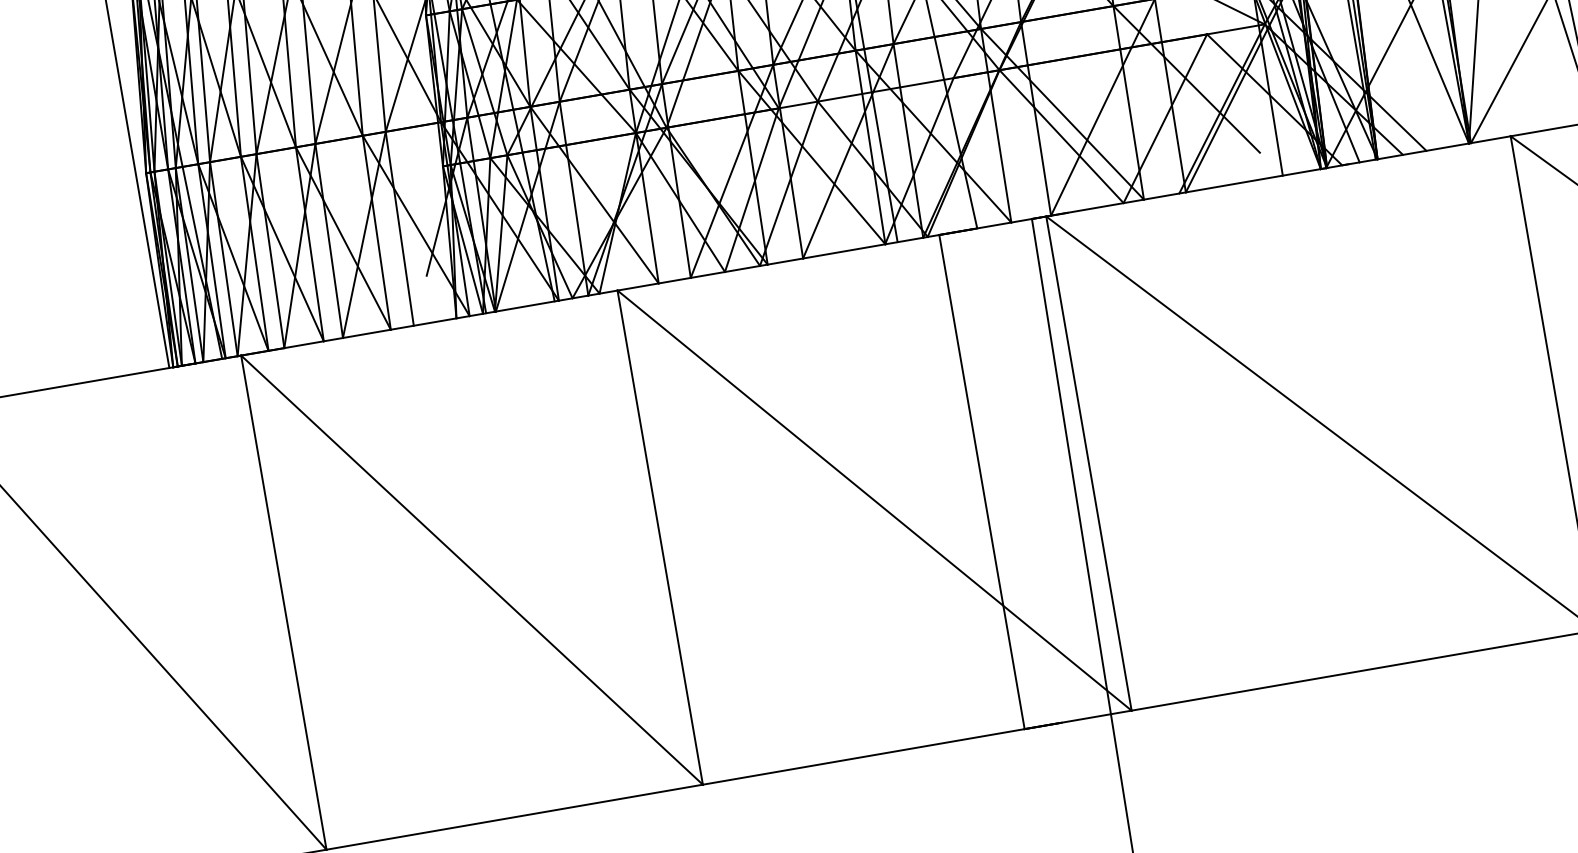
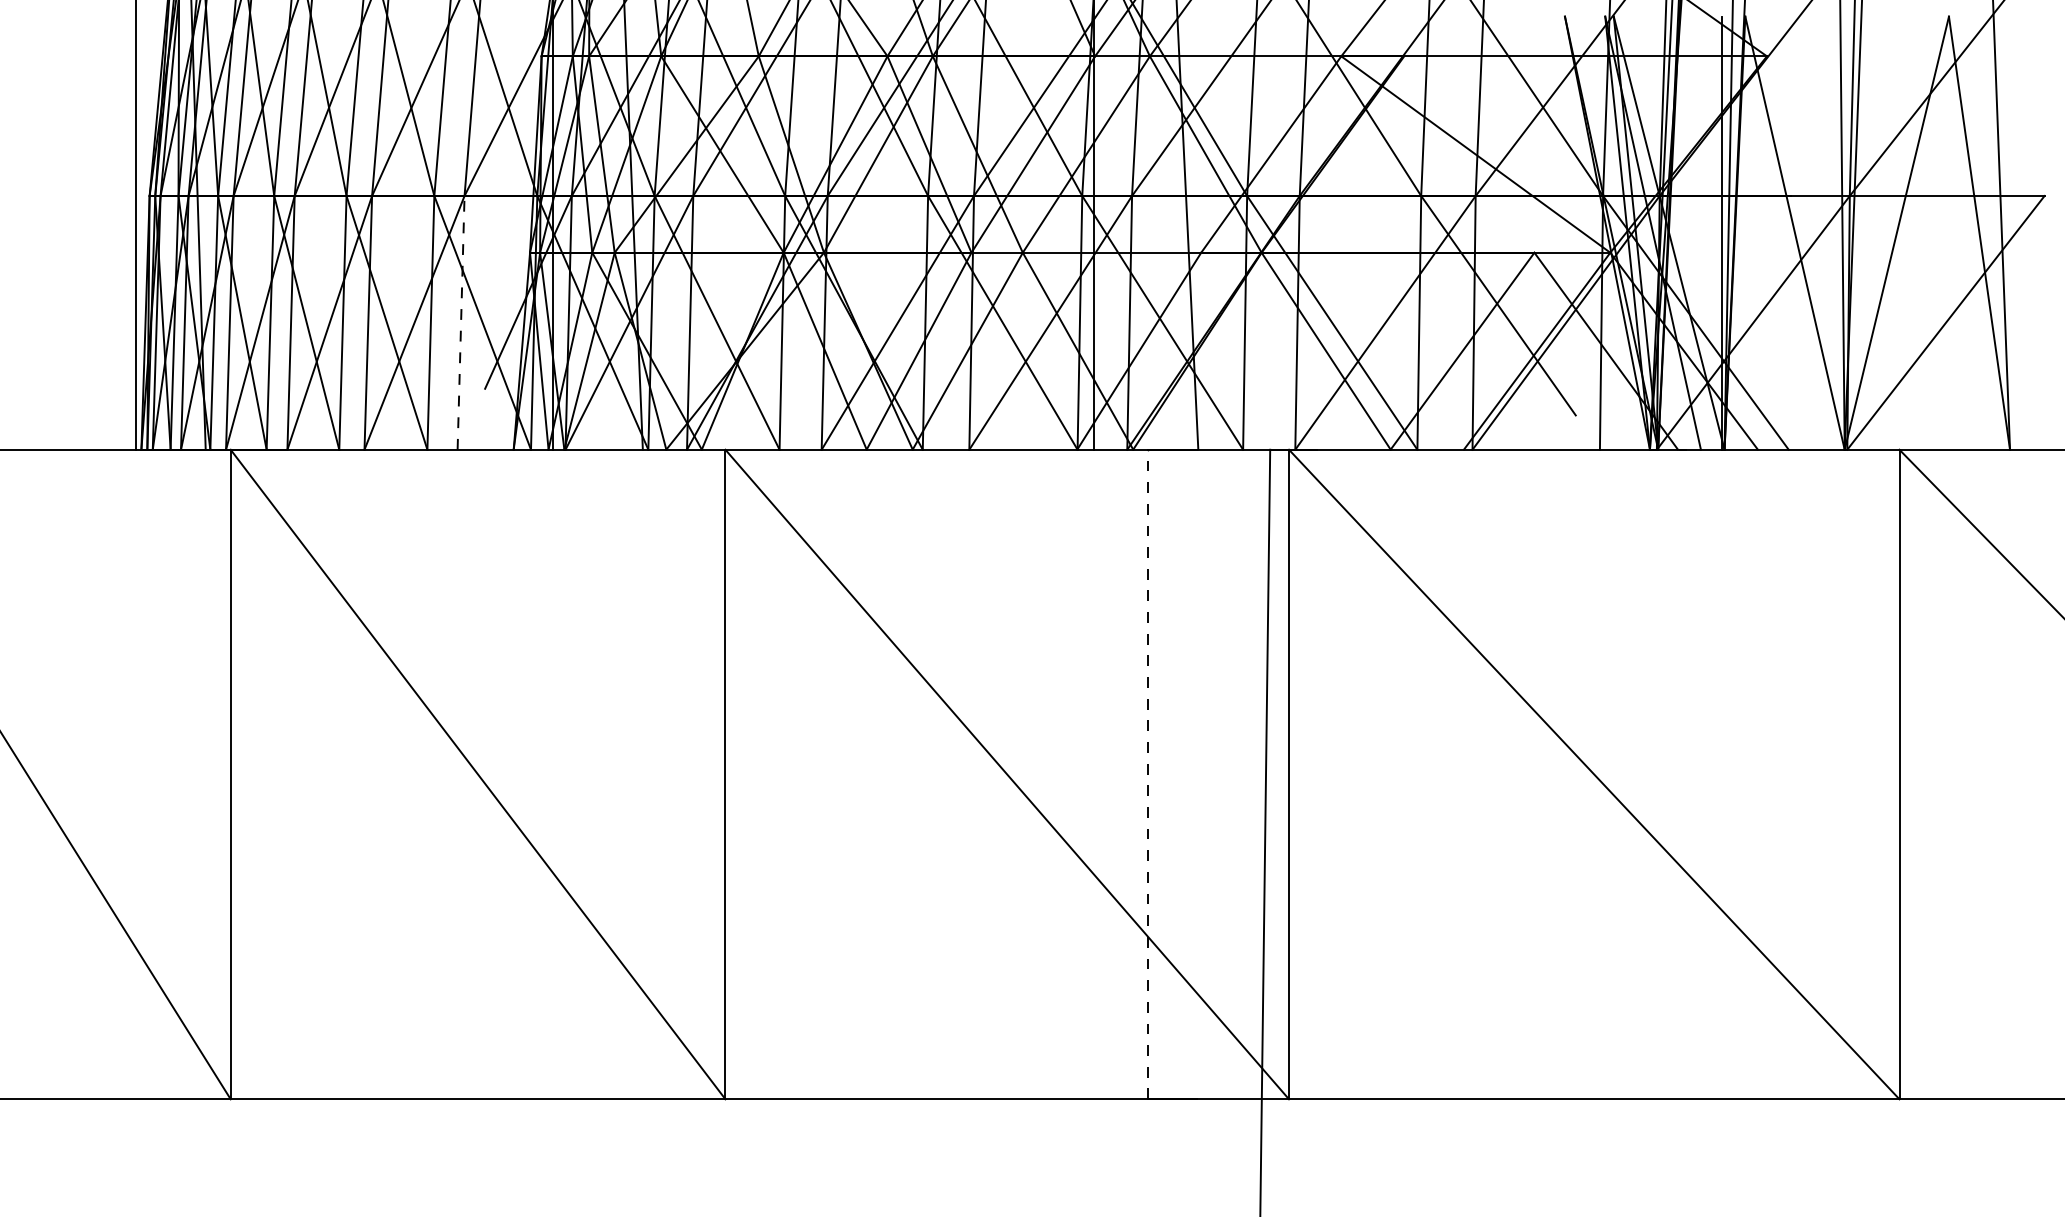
line: (400, 228) -> (461, 322), solid -> dashed
line: (982, 482) -> (1148, 774), solid -> dashed

